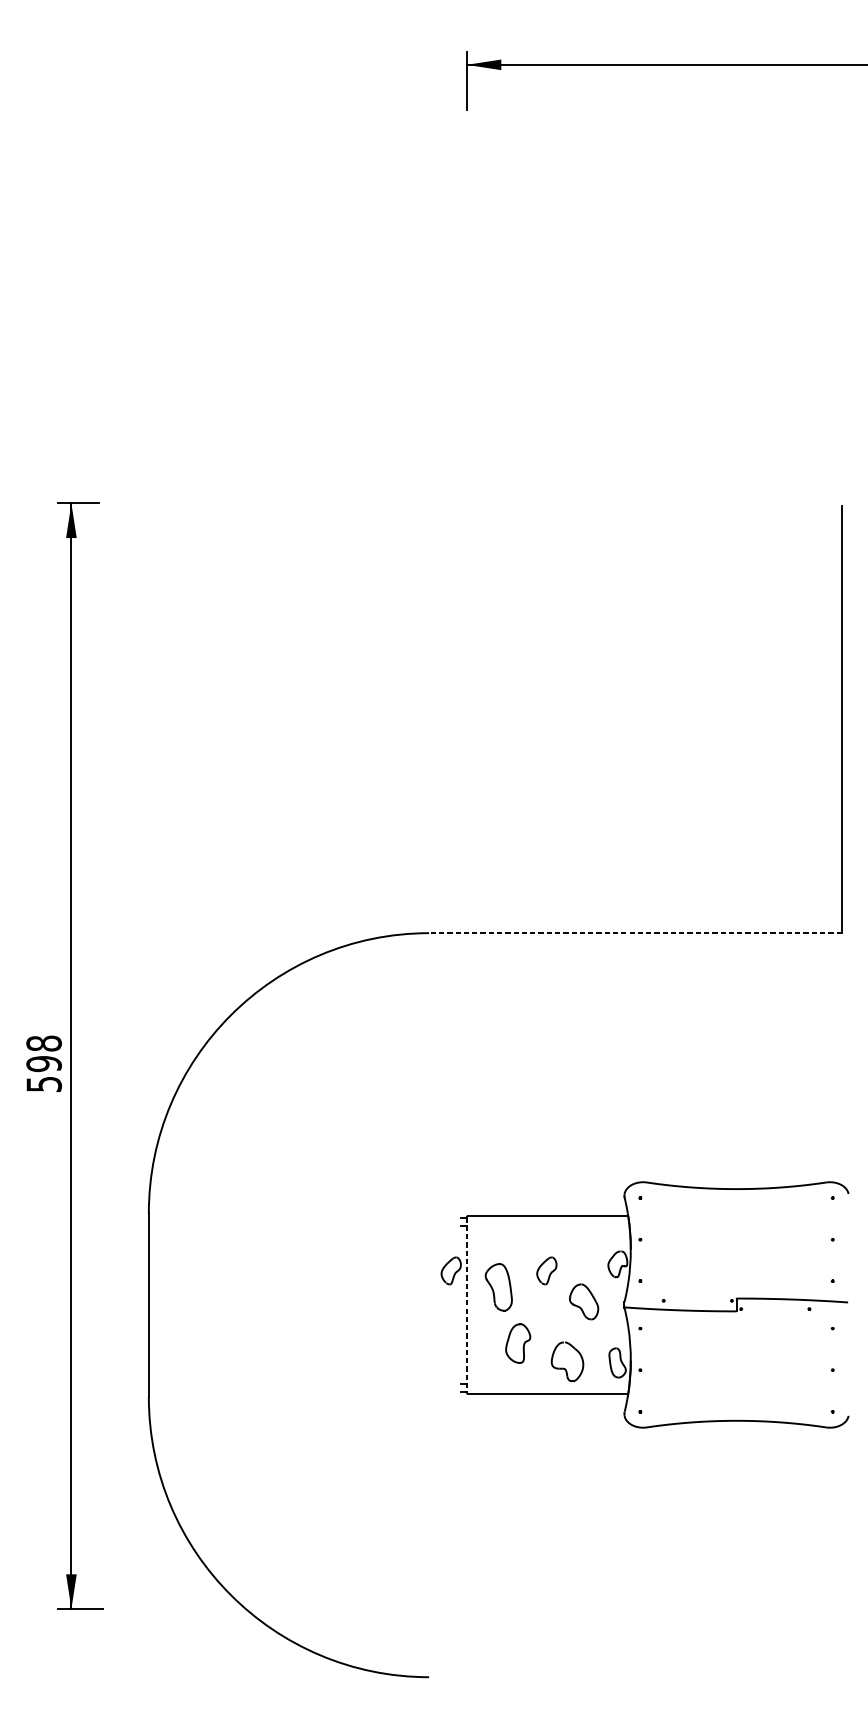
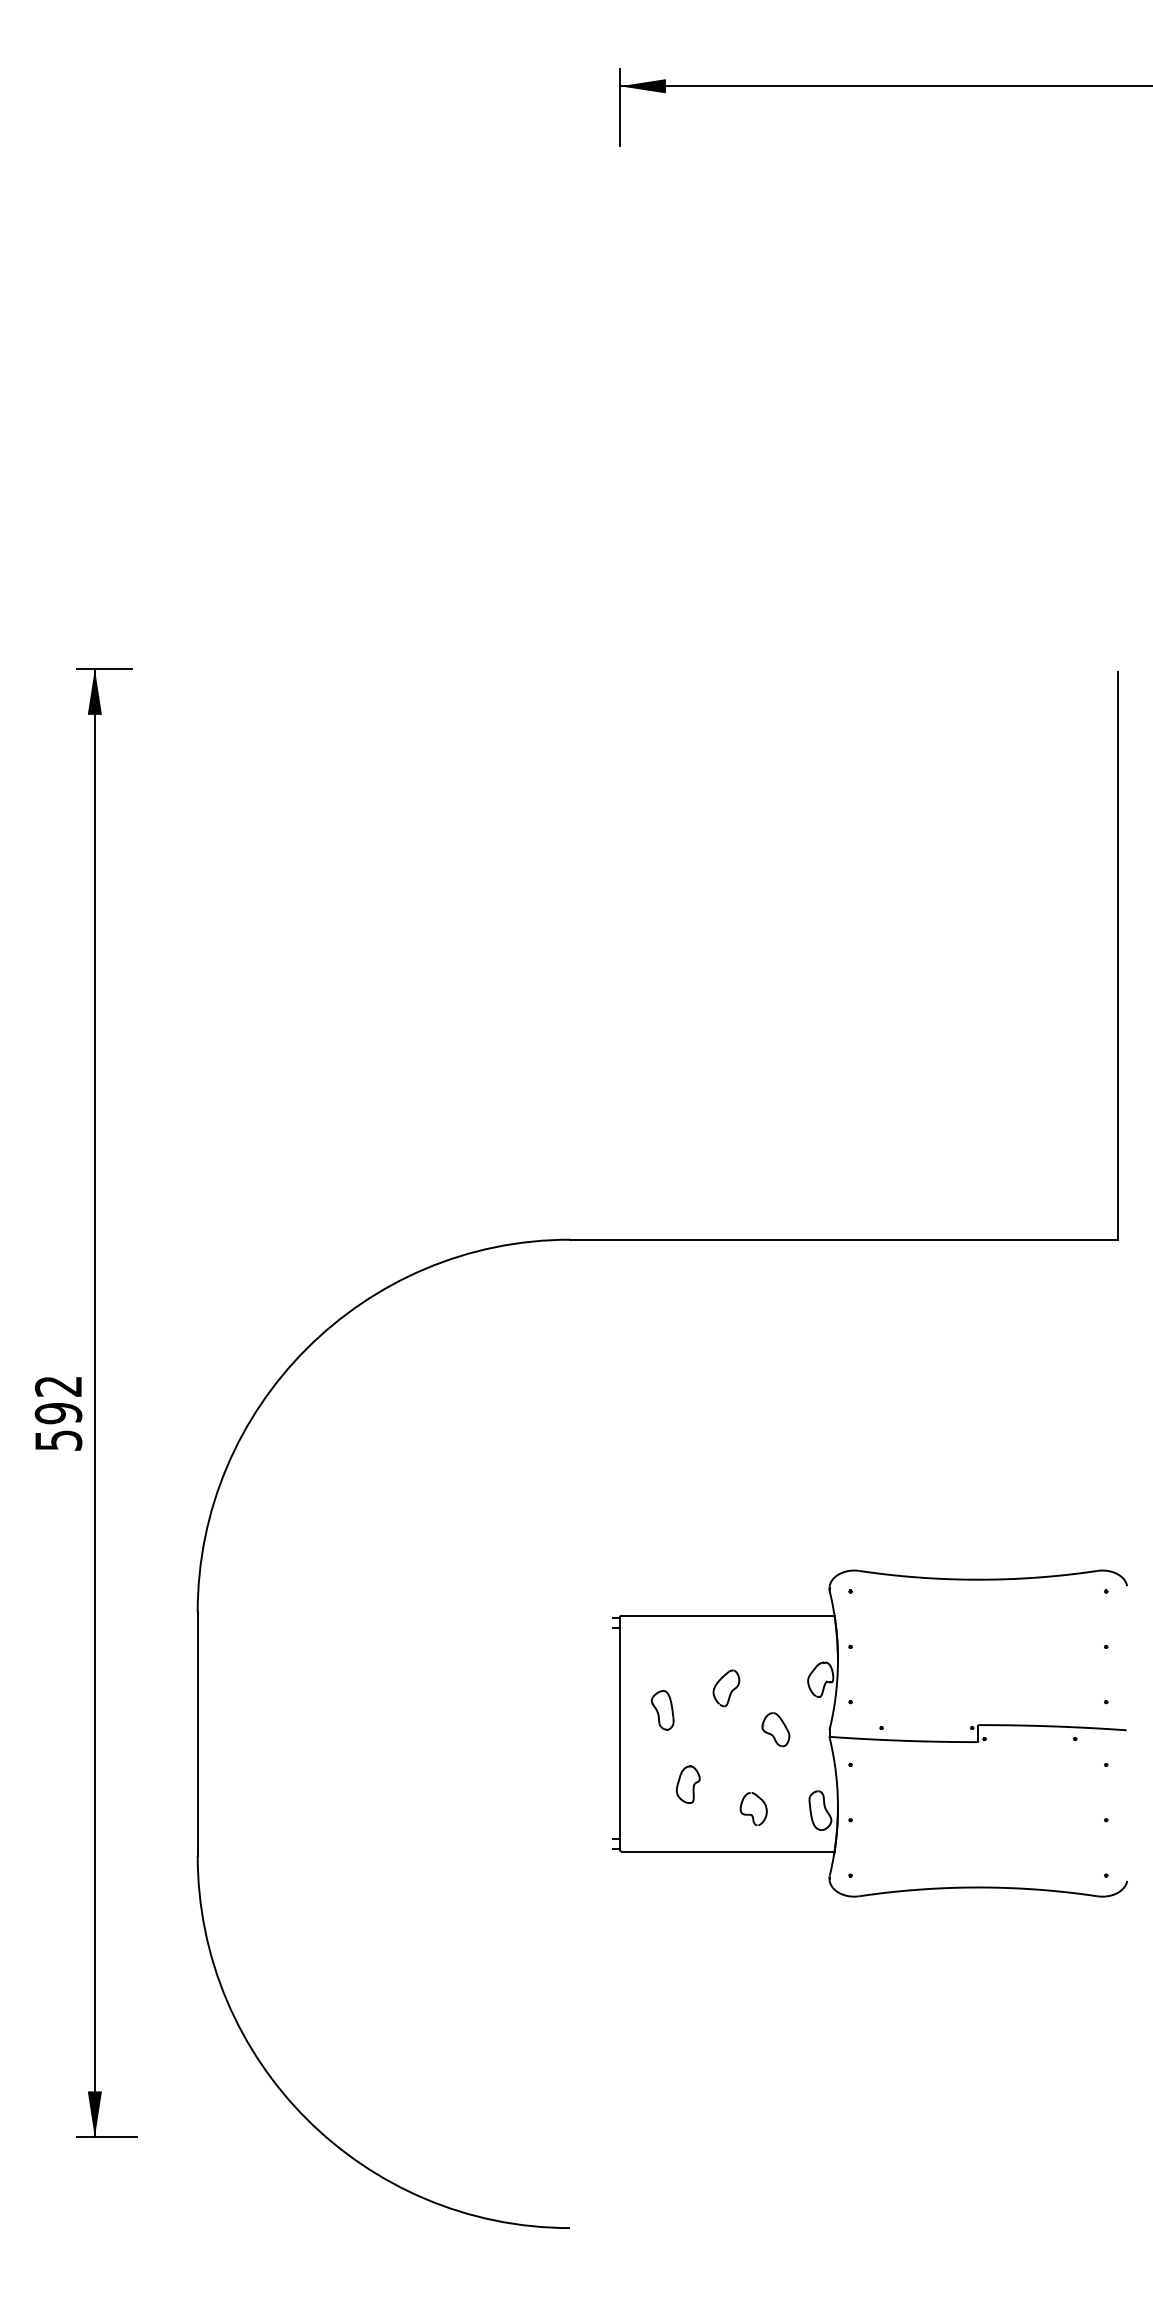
line: (634, 933) -> (843, 1239), dashed -> solid
text: (44, 1042) -> (58, 1385), 598 -> 592
part: (451, 1271) -> (599, 1688), removed
part: (498, 1287) -> (662, 1710), size x0.62
part: (583, 1301) -> (775, 1729), size x0.71
line: (466, 1305) -> (619, 1734), dashed -> solid
part: (517, 1343) -> (687, 1784), size x0.71
part: (567, 1361) -> (753, 1808), size x0.62

